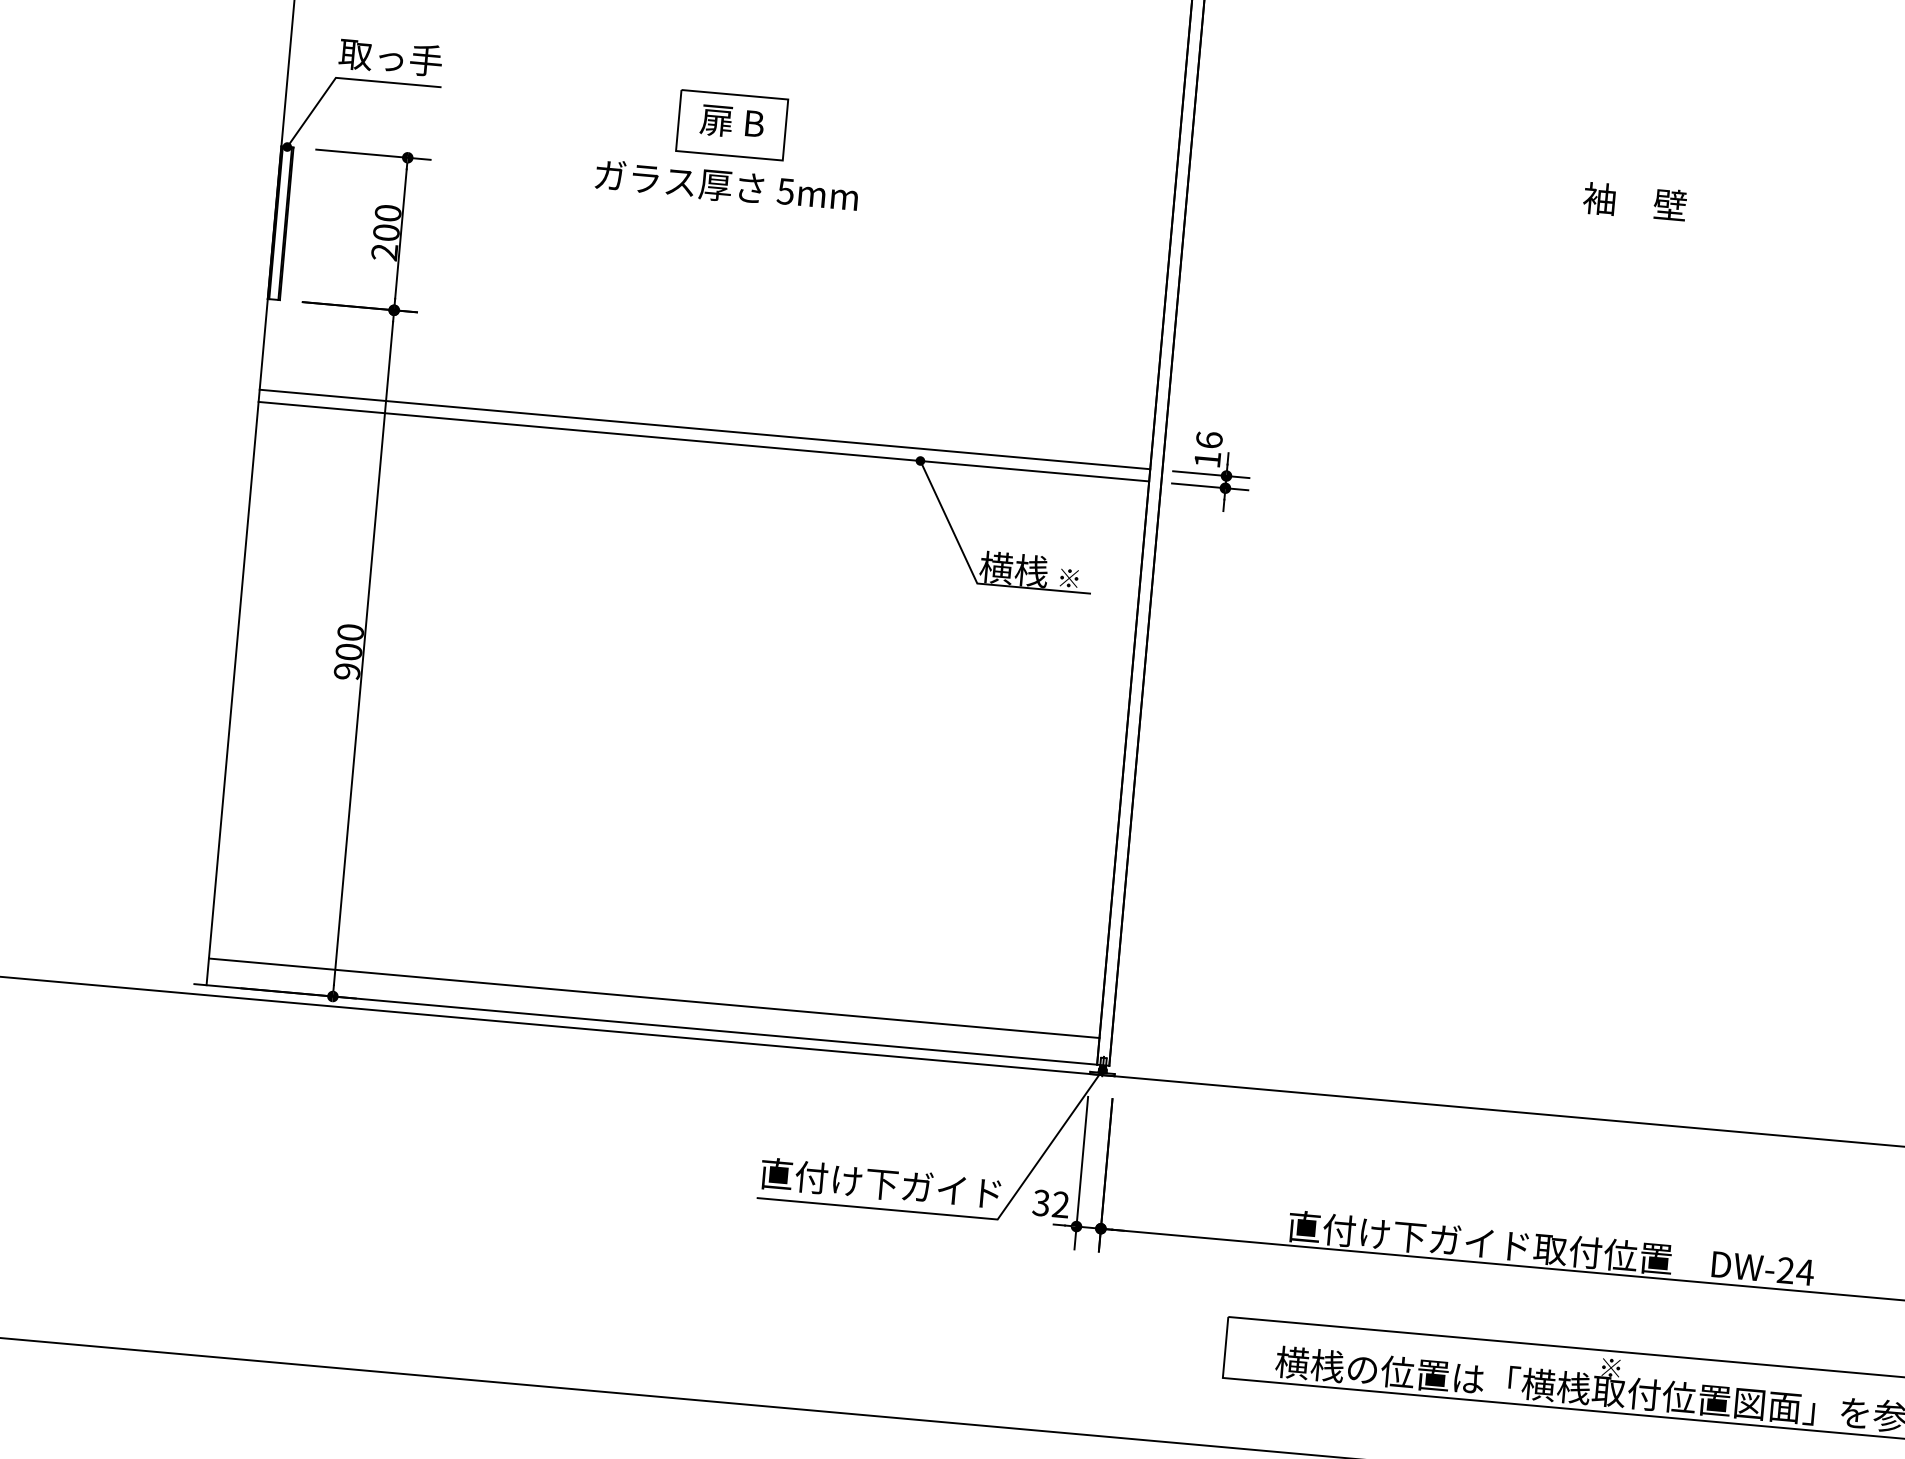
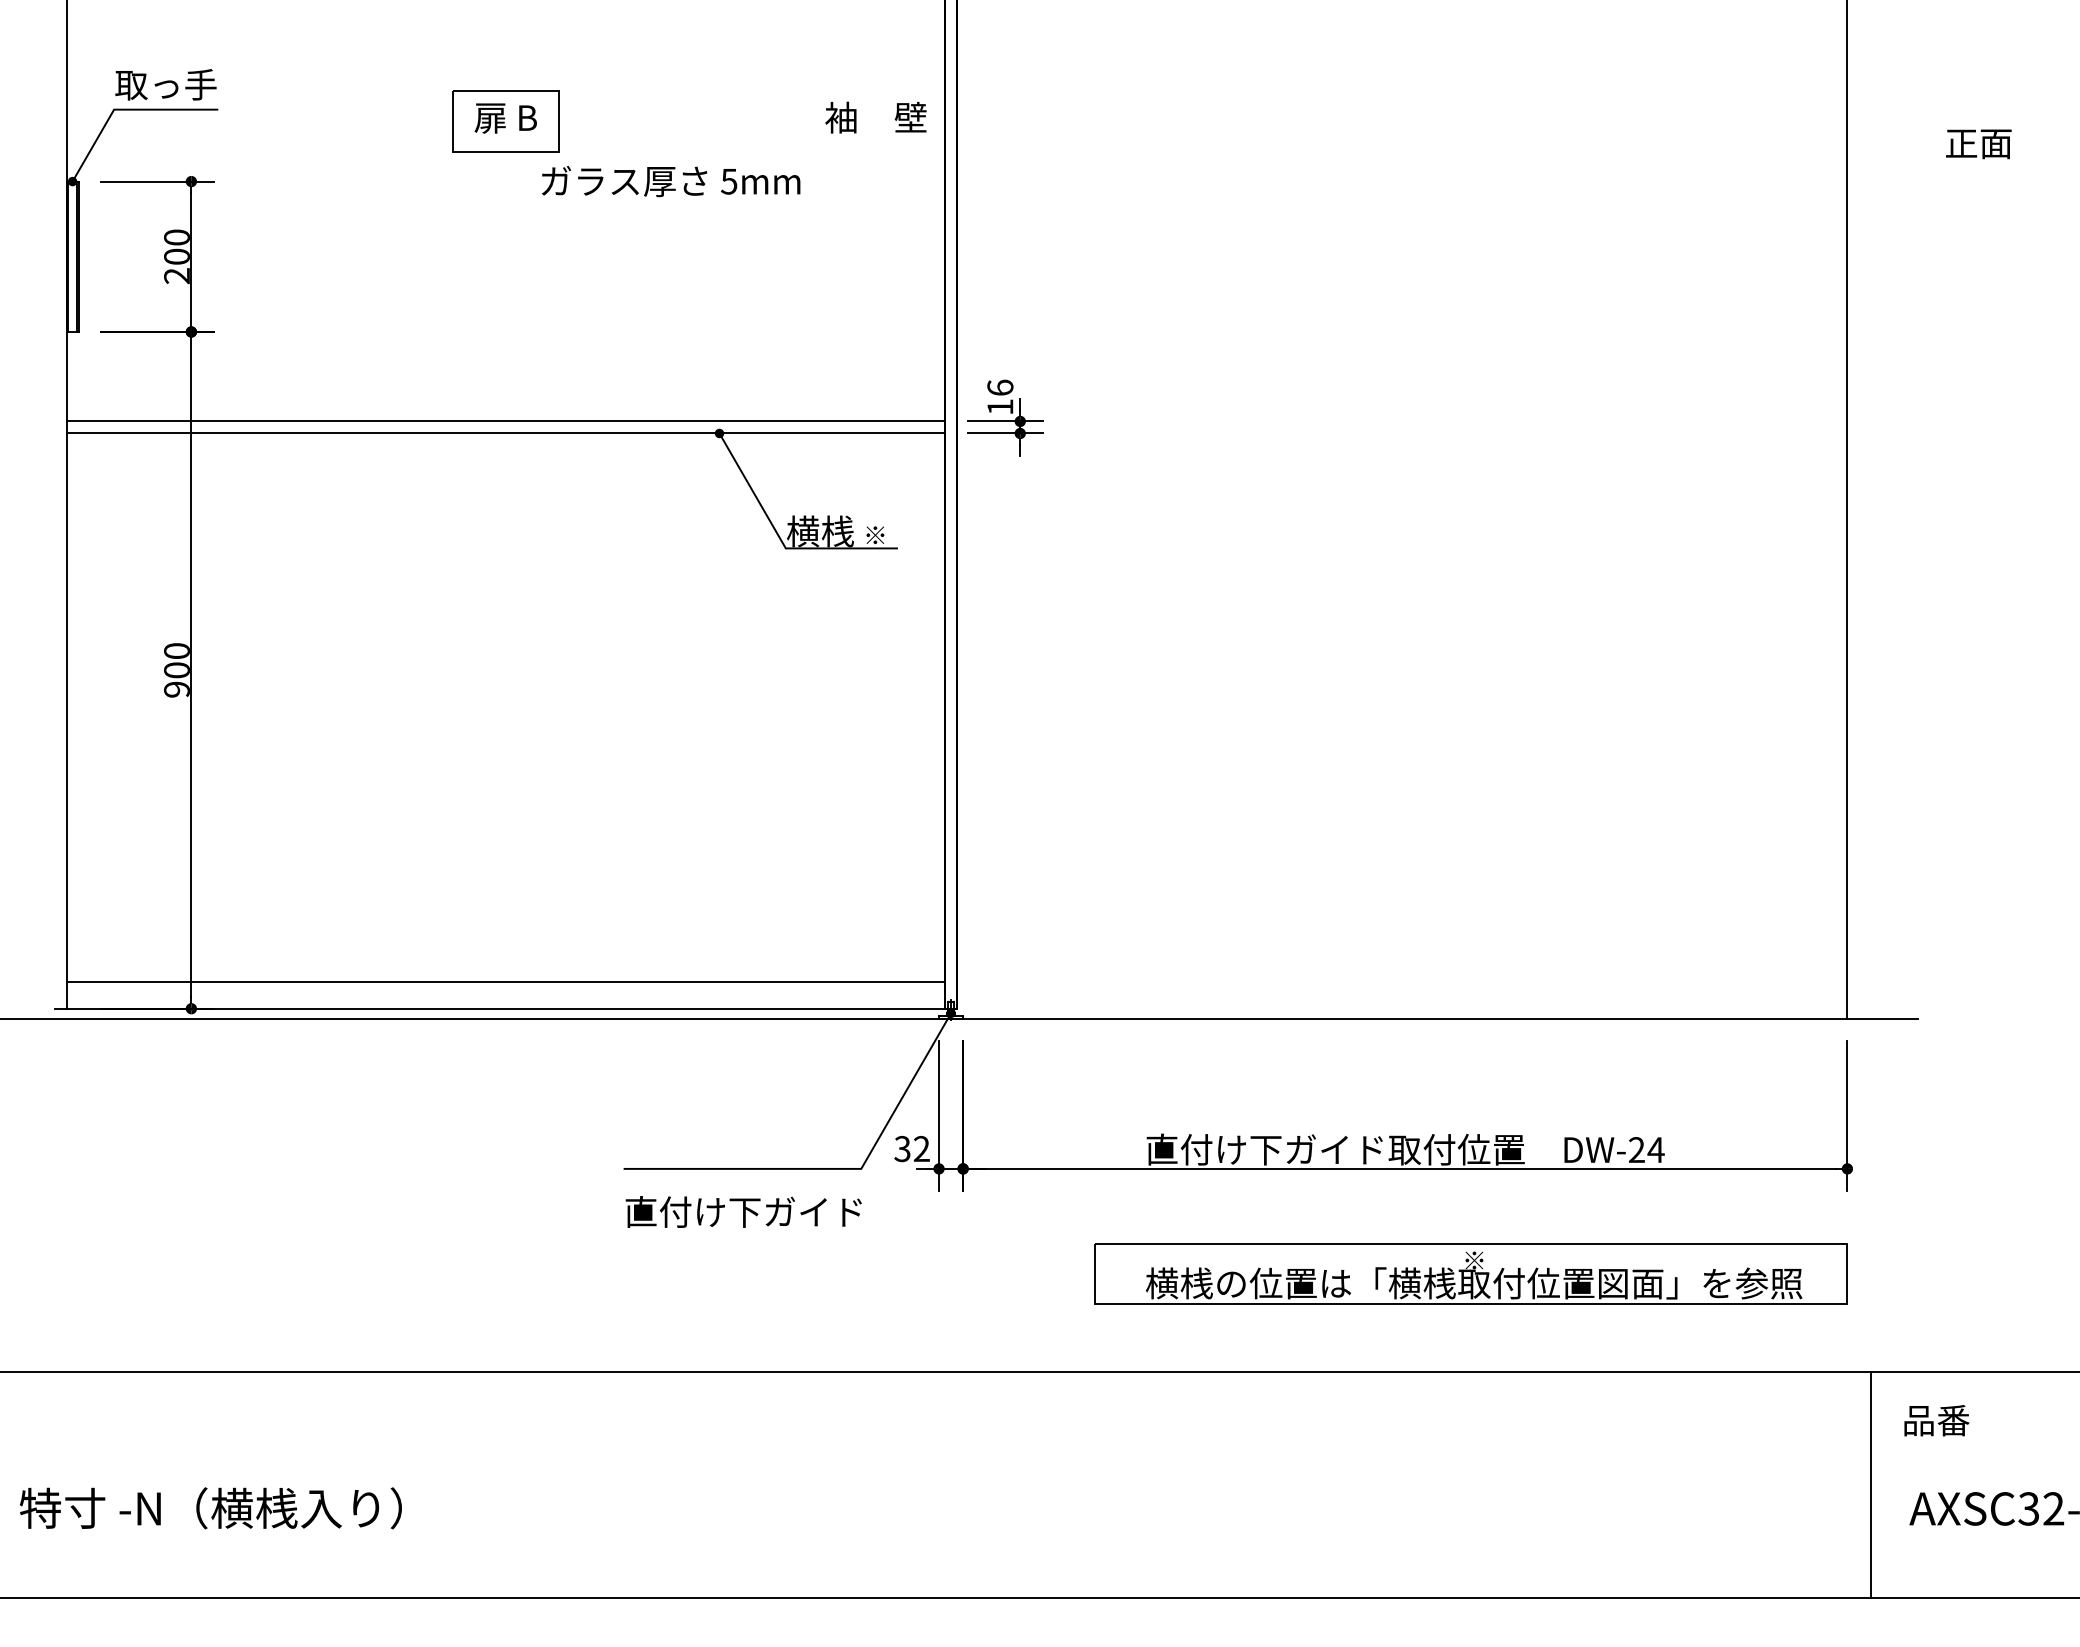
text: (727, 186) -> (671, 181), moved
text: (1634, 201) -> (875, 117), moved
text: (880, 1183) -> (743, 1211), moved

